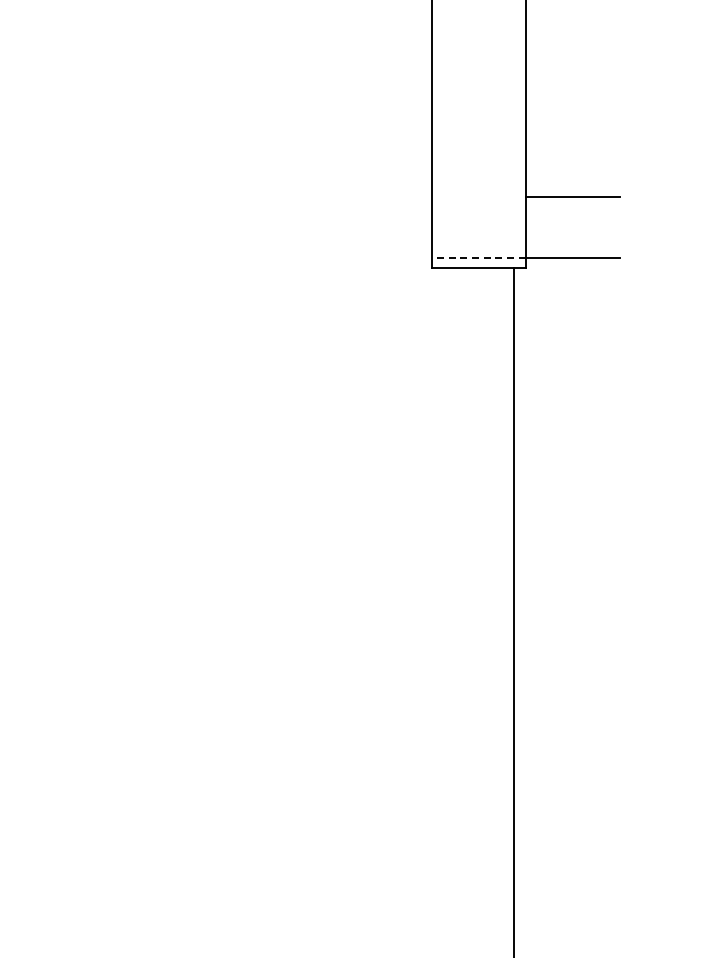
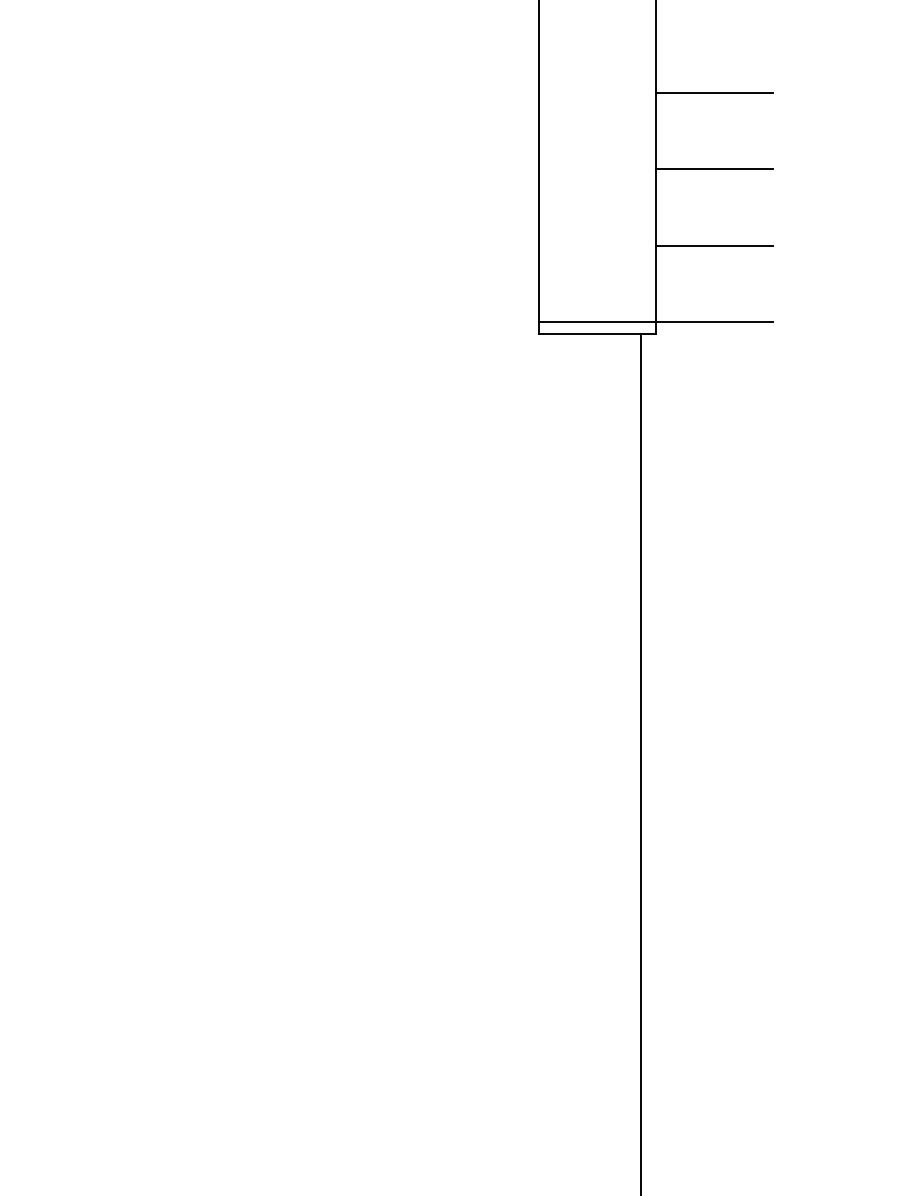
line: (572, 74) -> (714, 93), added
line: (572, 135) -> (714, 169), added
line: (478, 257) -> (597, 321), dashed -> solid

